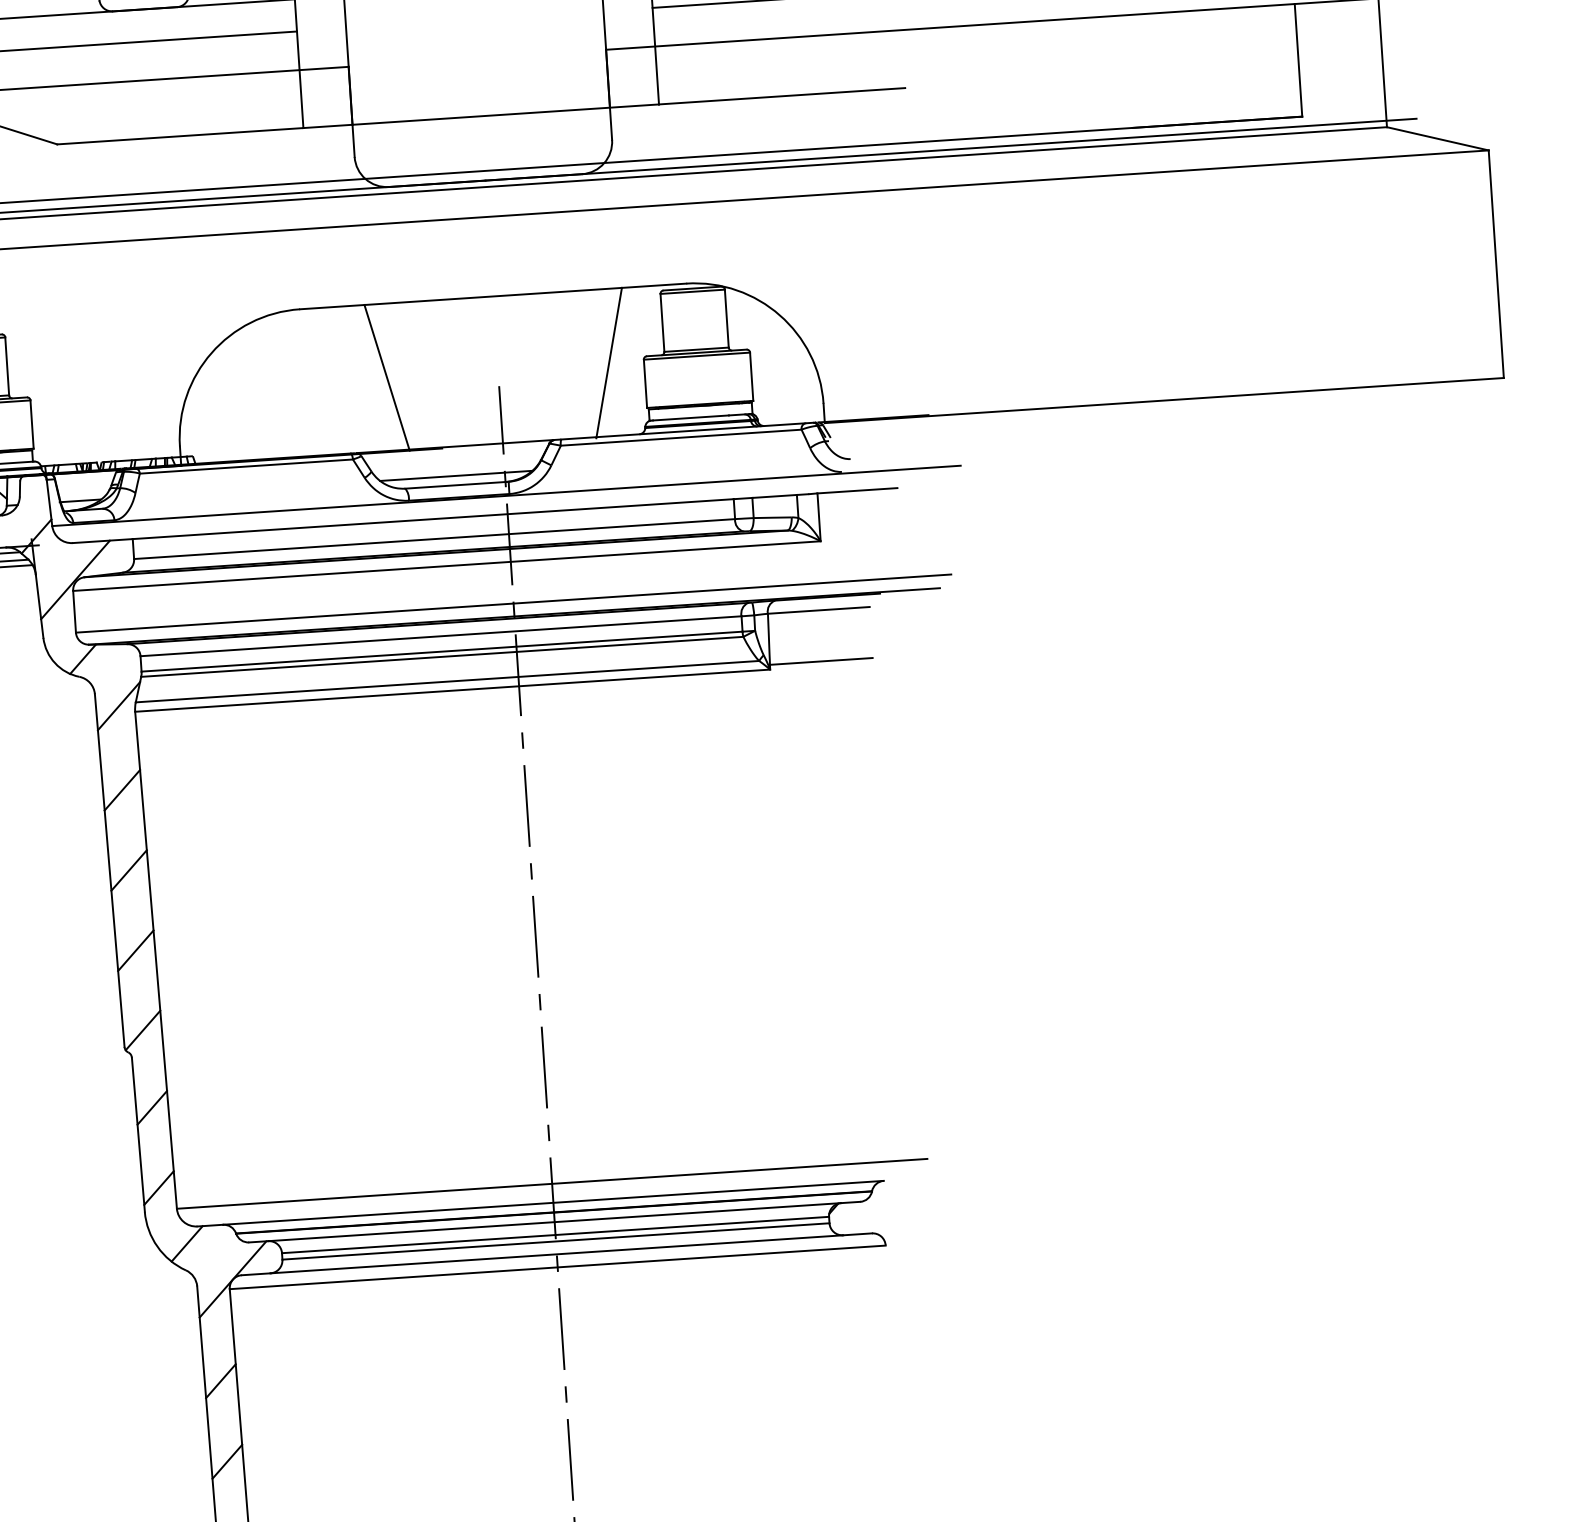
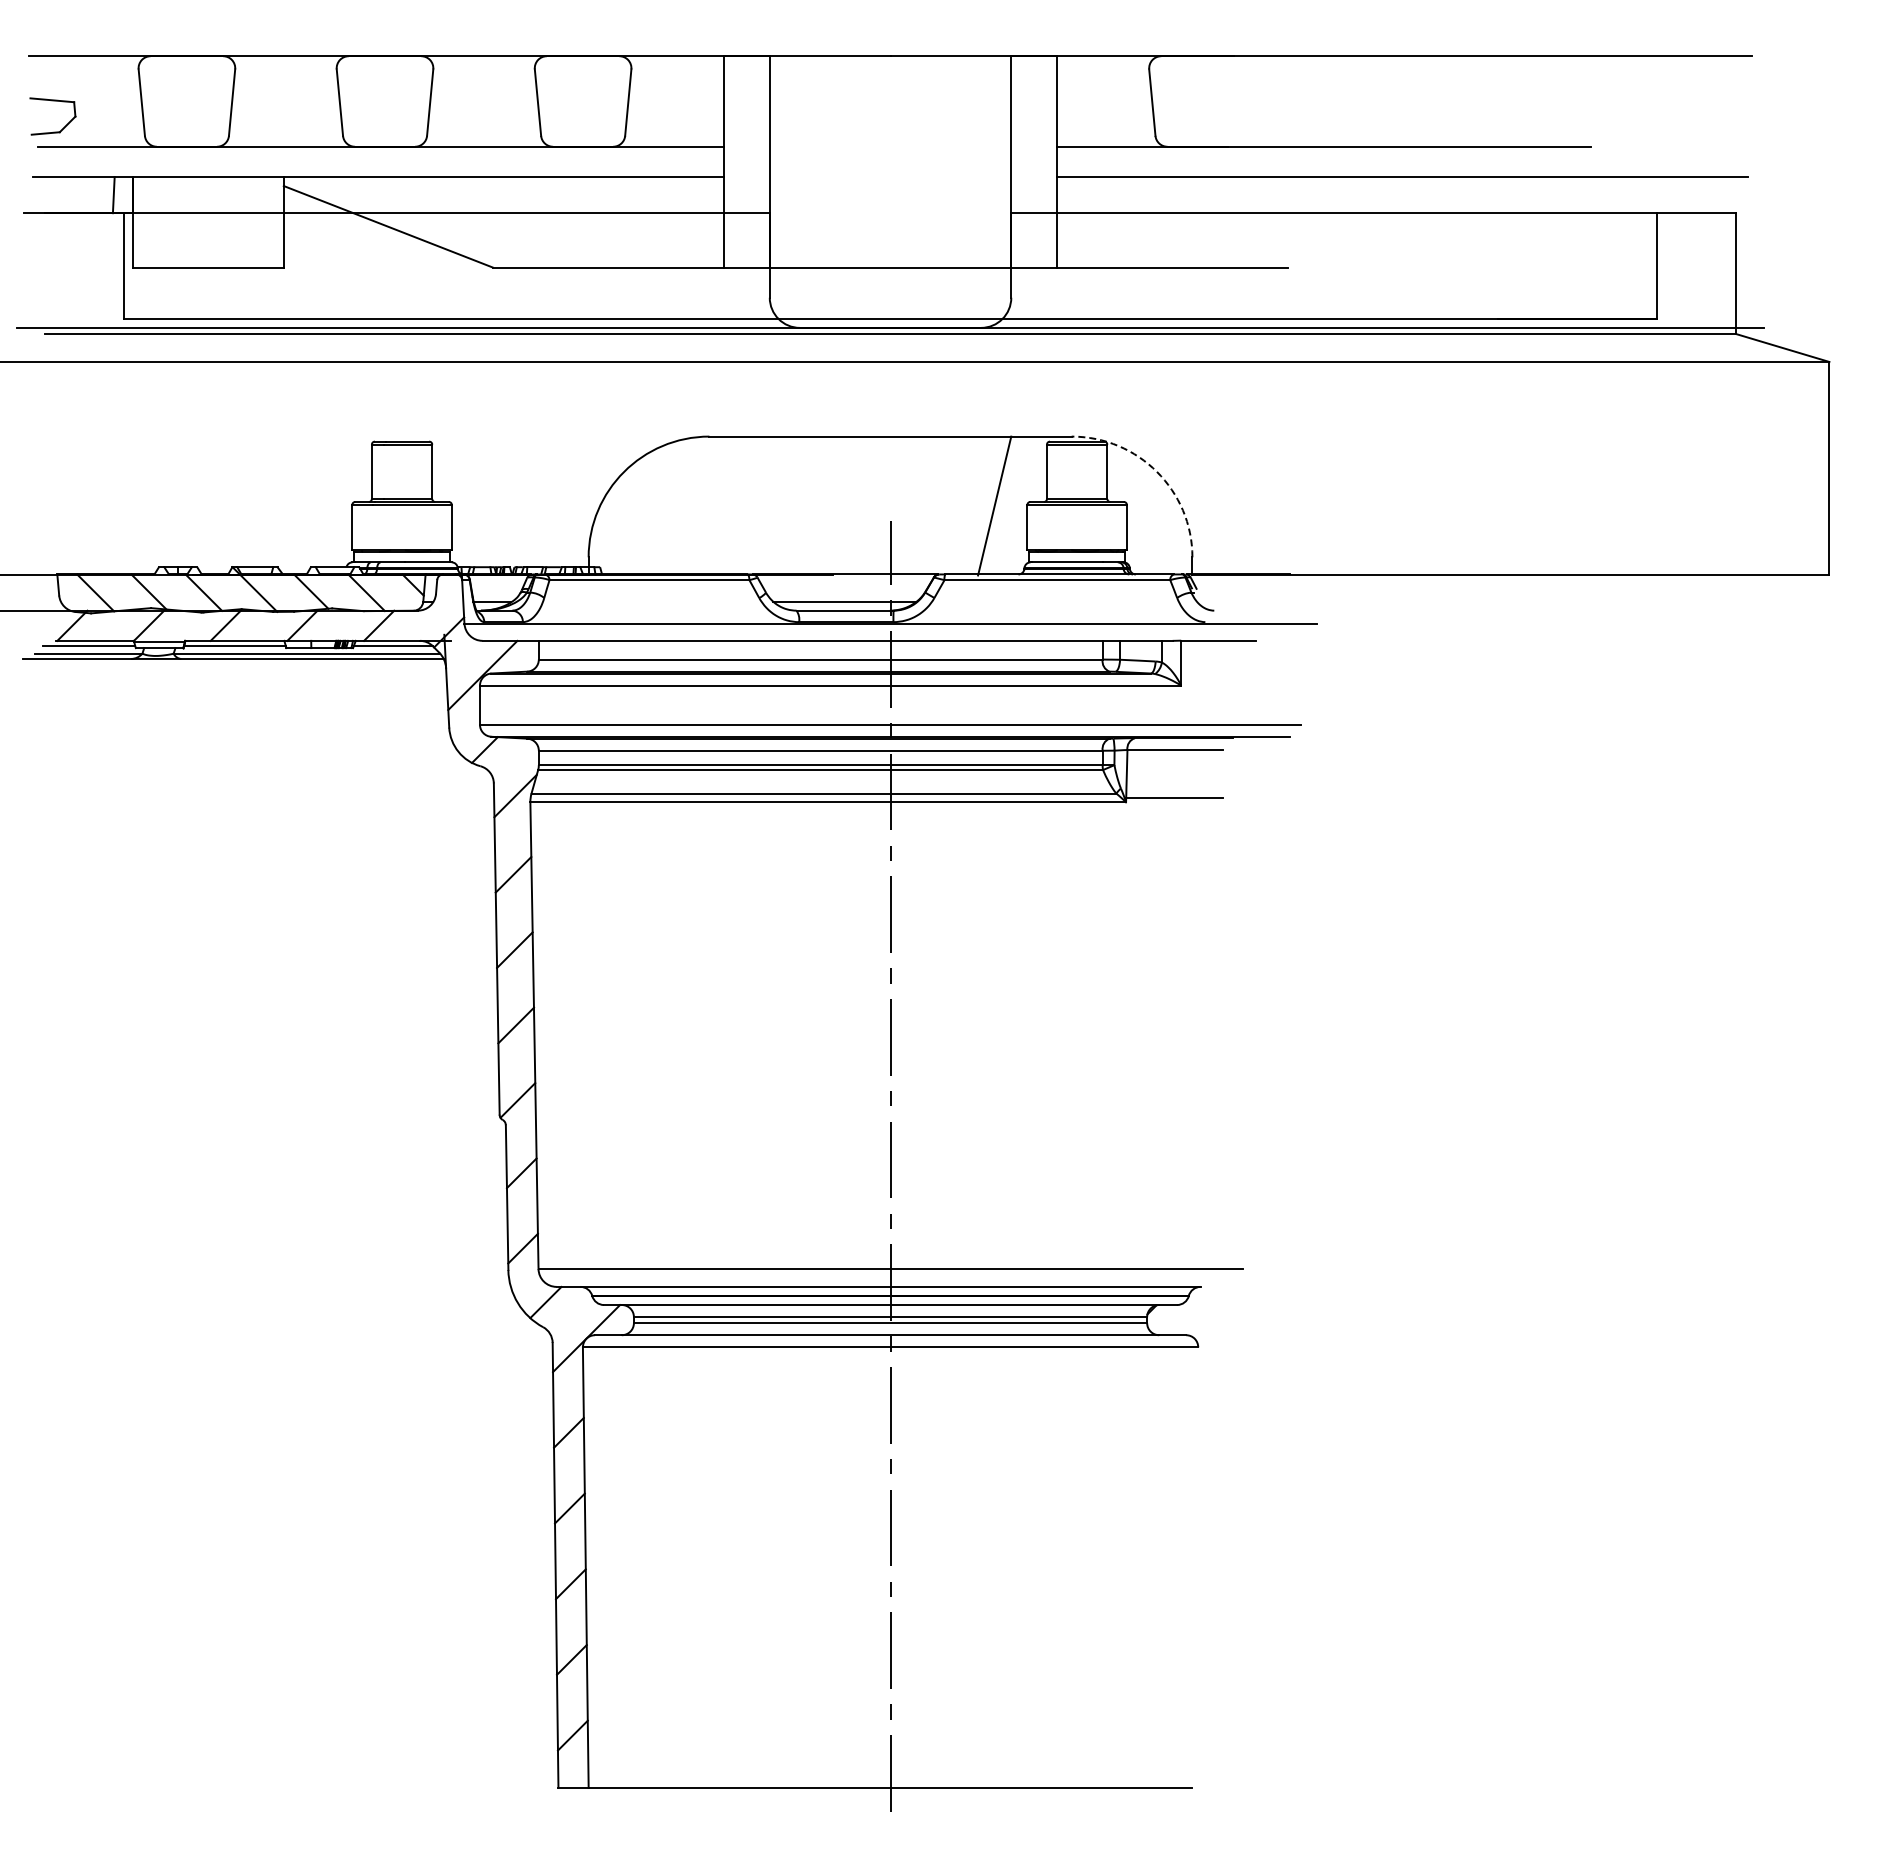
arc: (780, 314) -> (1157, 471), solid -> dashed
line: (386, 377) -> (785, 505), removed

